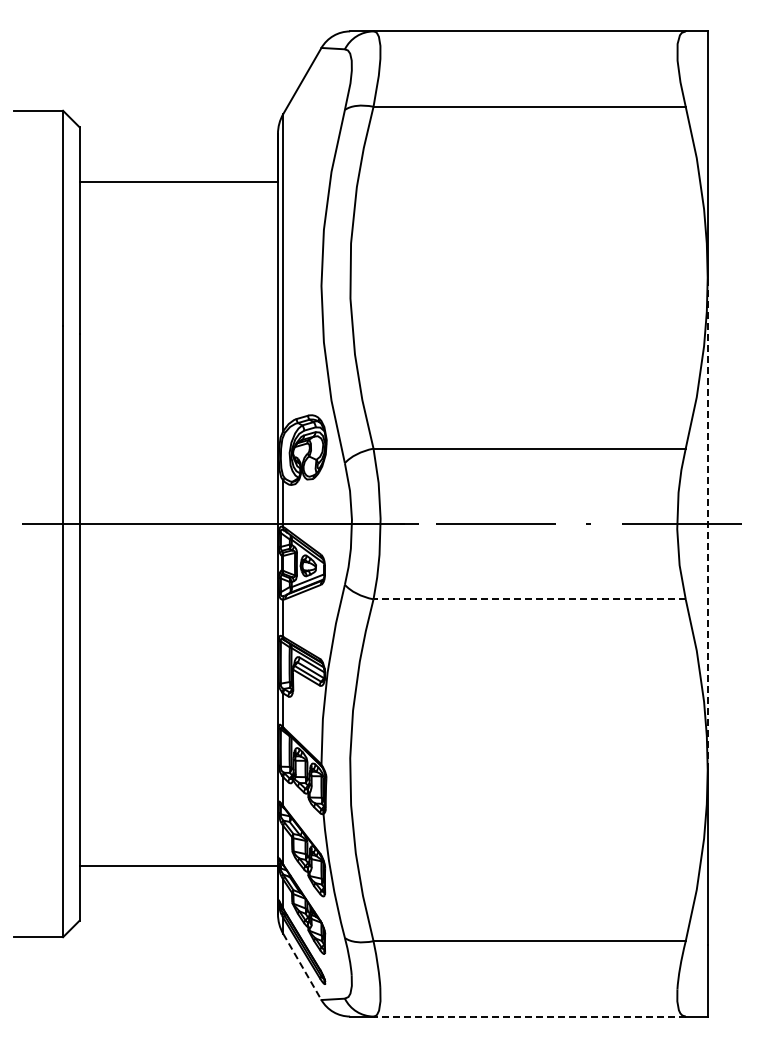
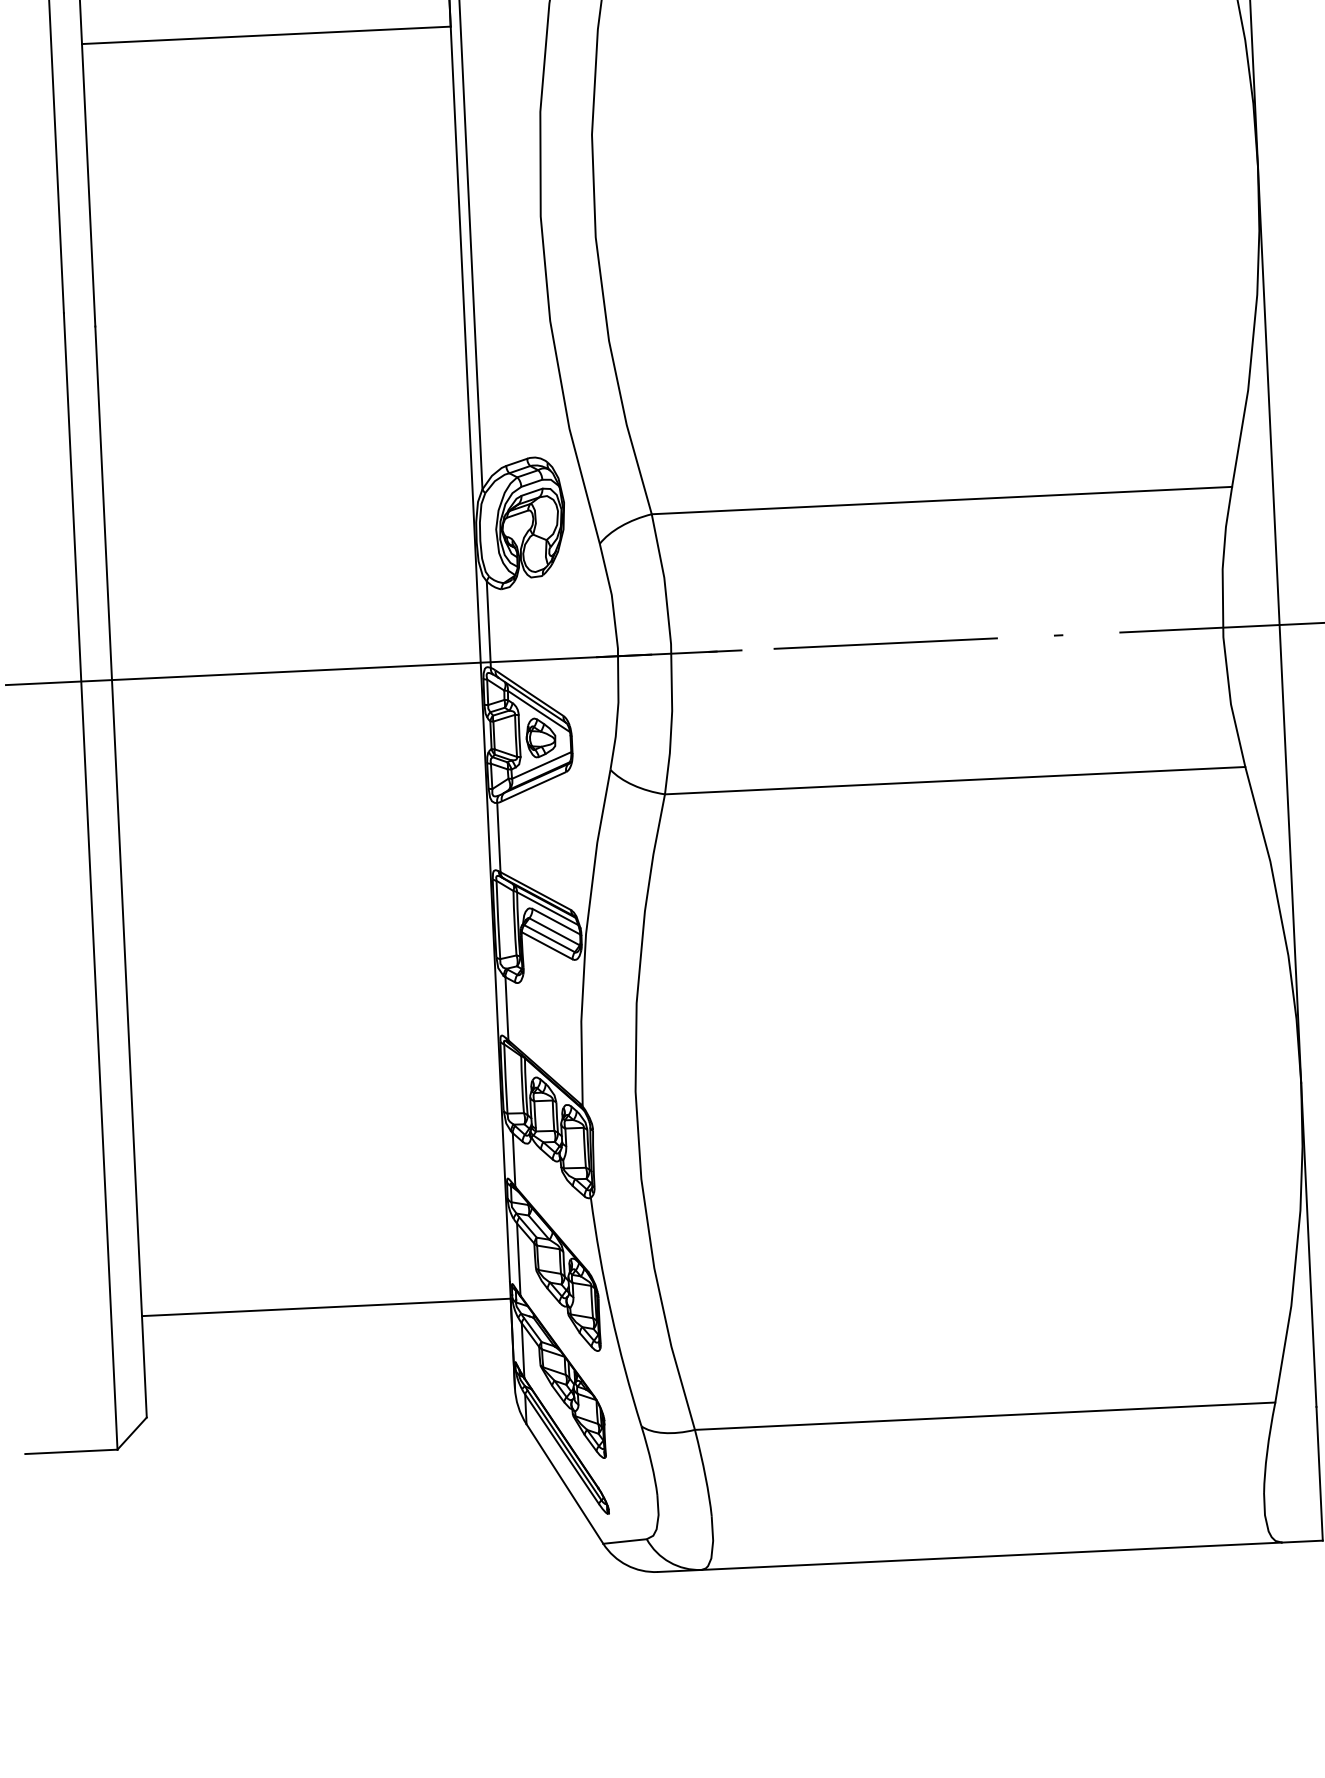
line: (707, 523) -> (1279, 624), dashed -> solid
line: (529, 599) -> (954, 780), dashed -> solid
line: (302, 967) -> (565, 1484), dashed -> solid
line: (529, 1016) -> (991, 1556), dashed -> solid

